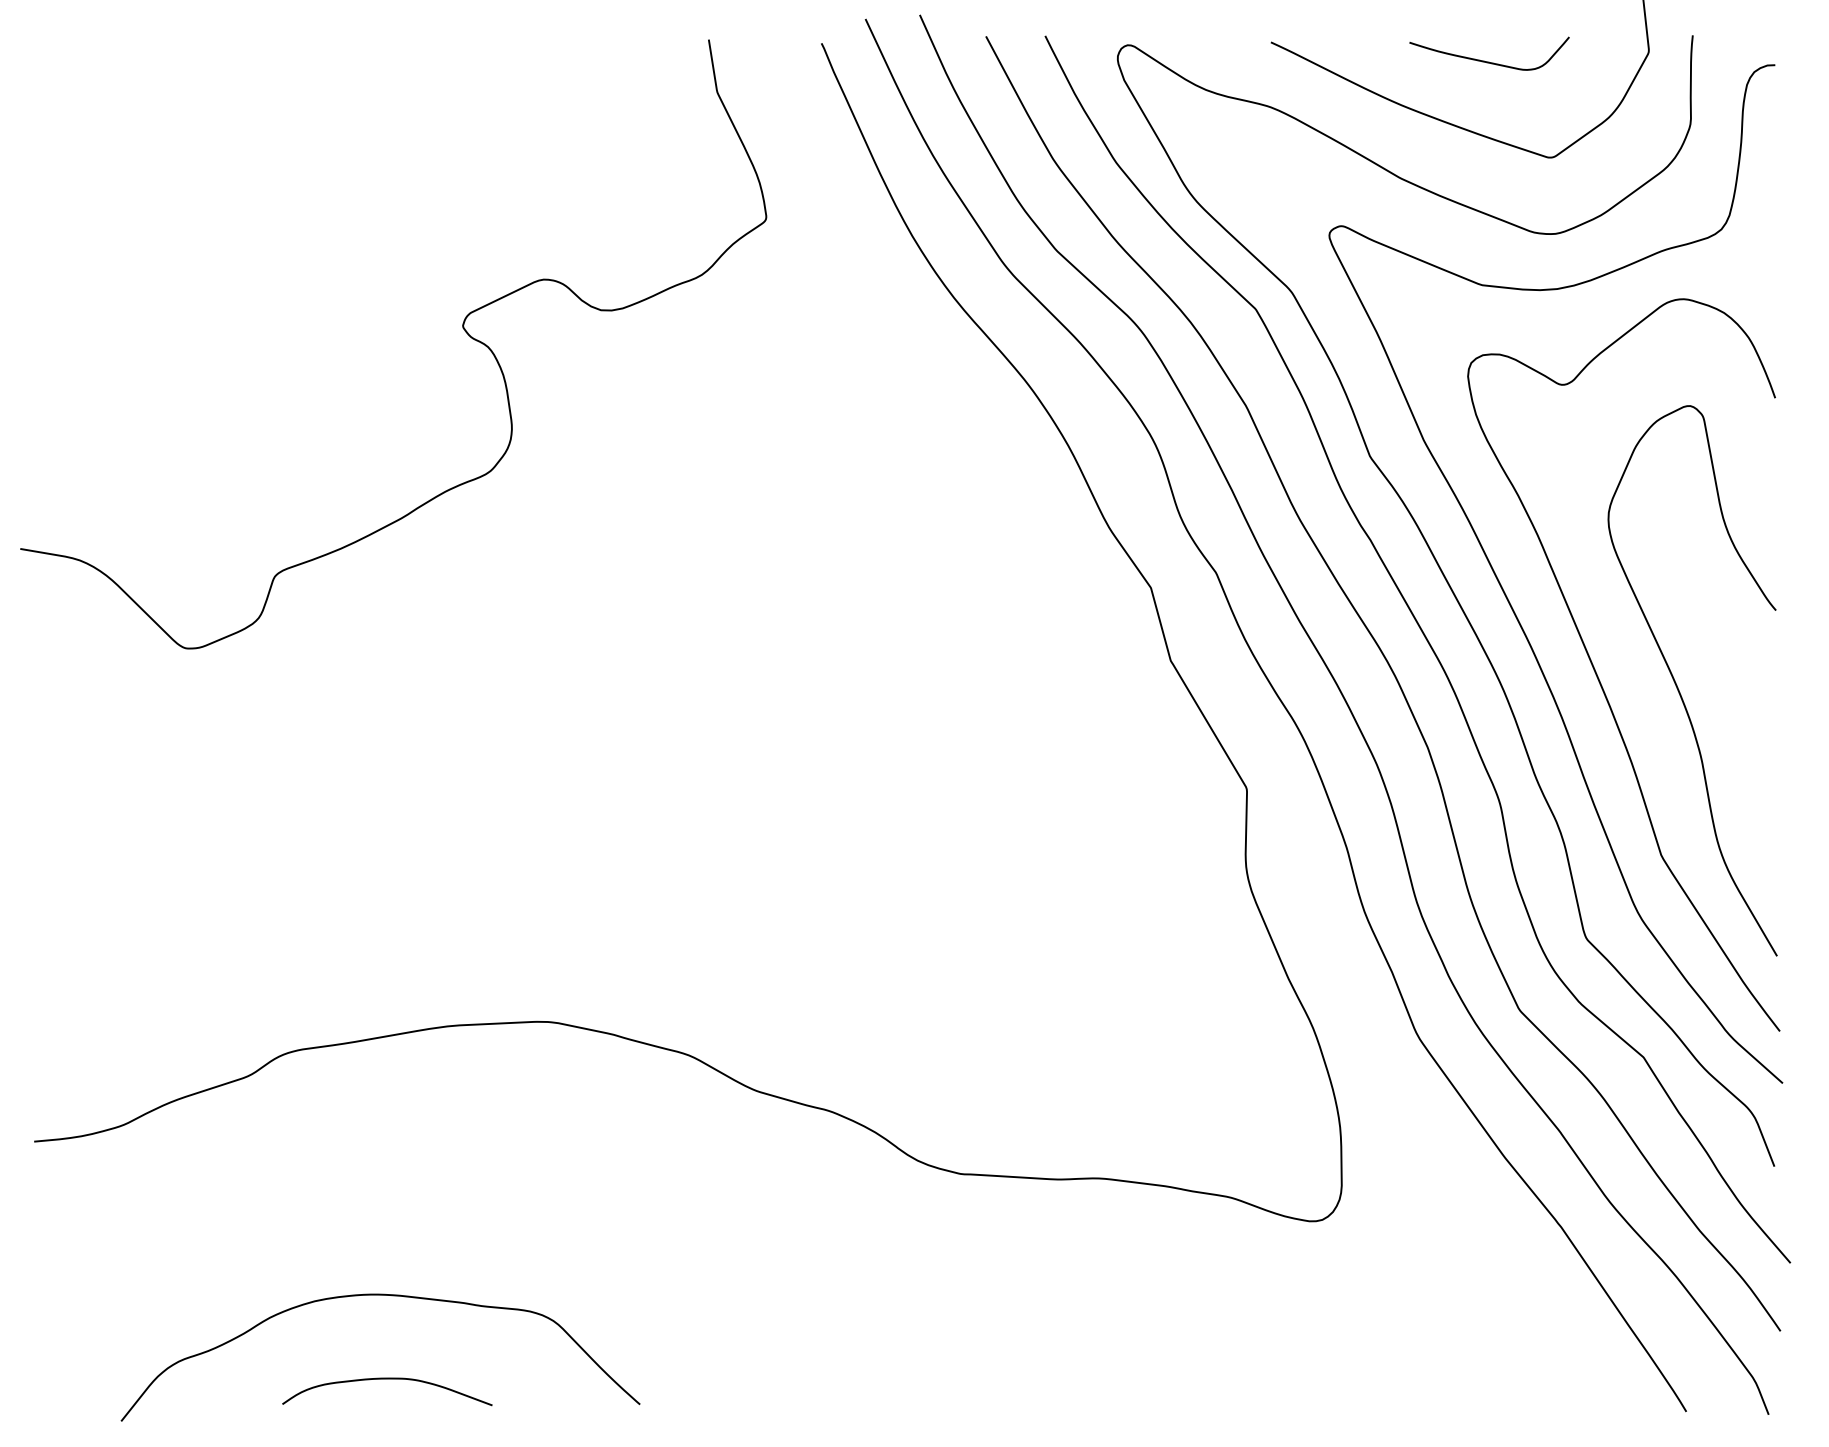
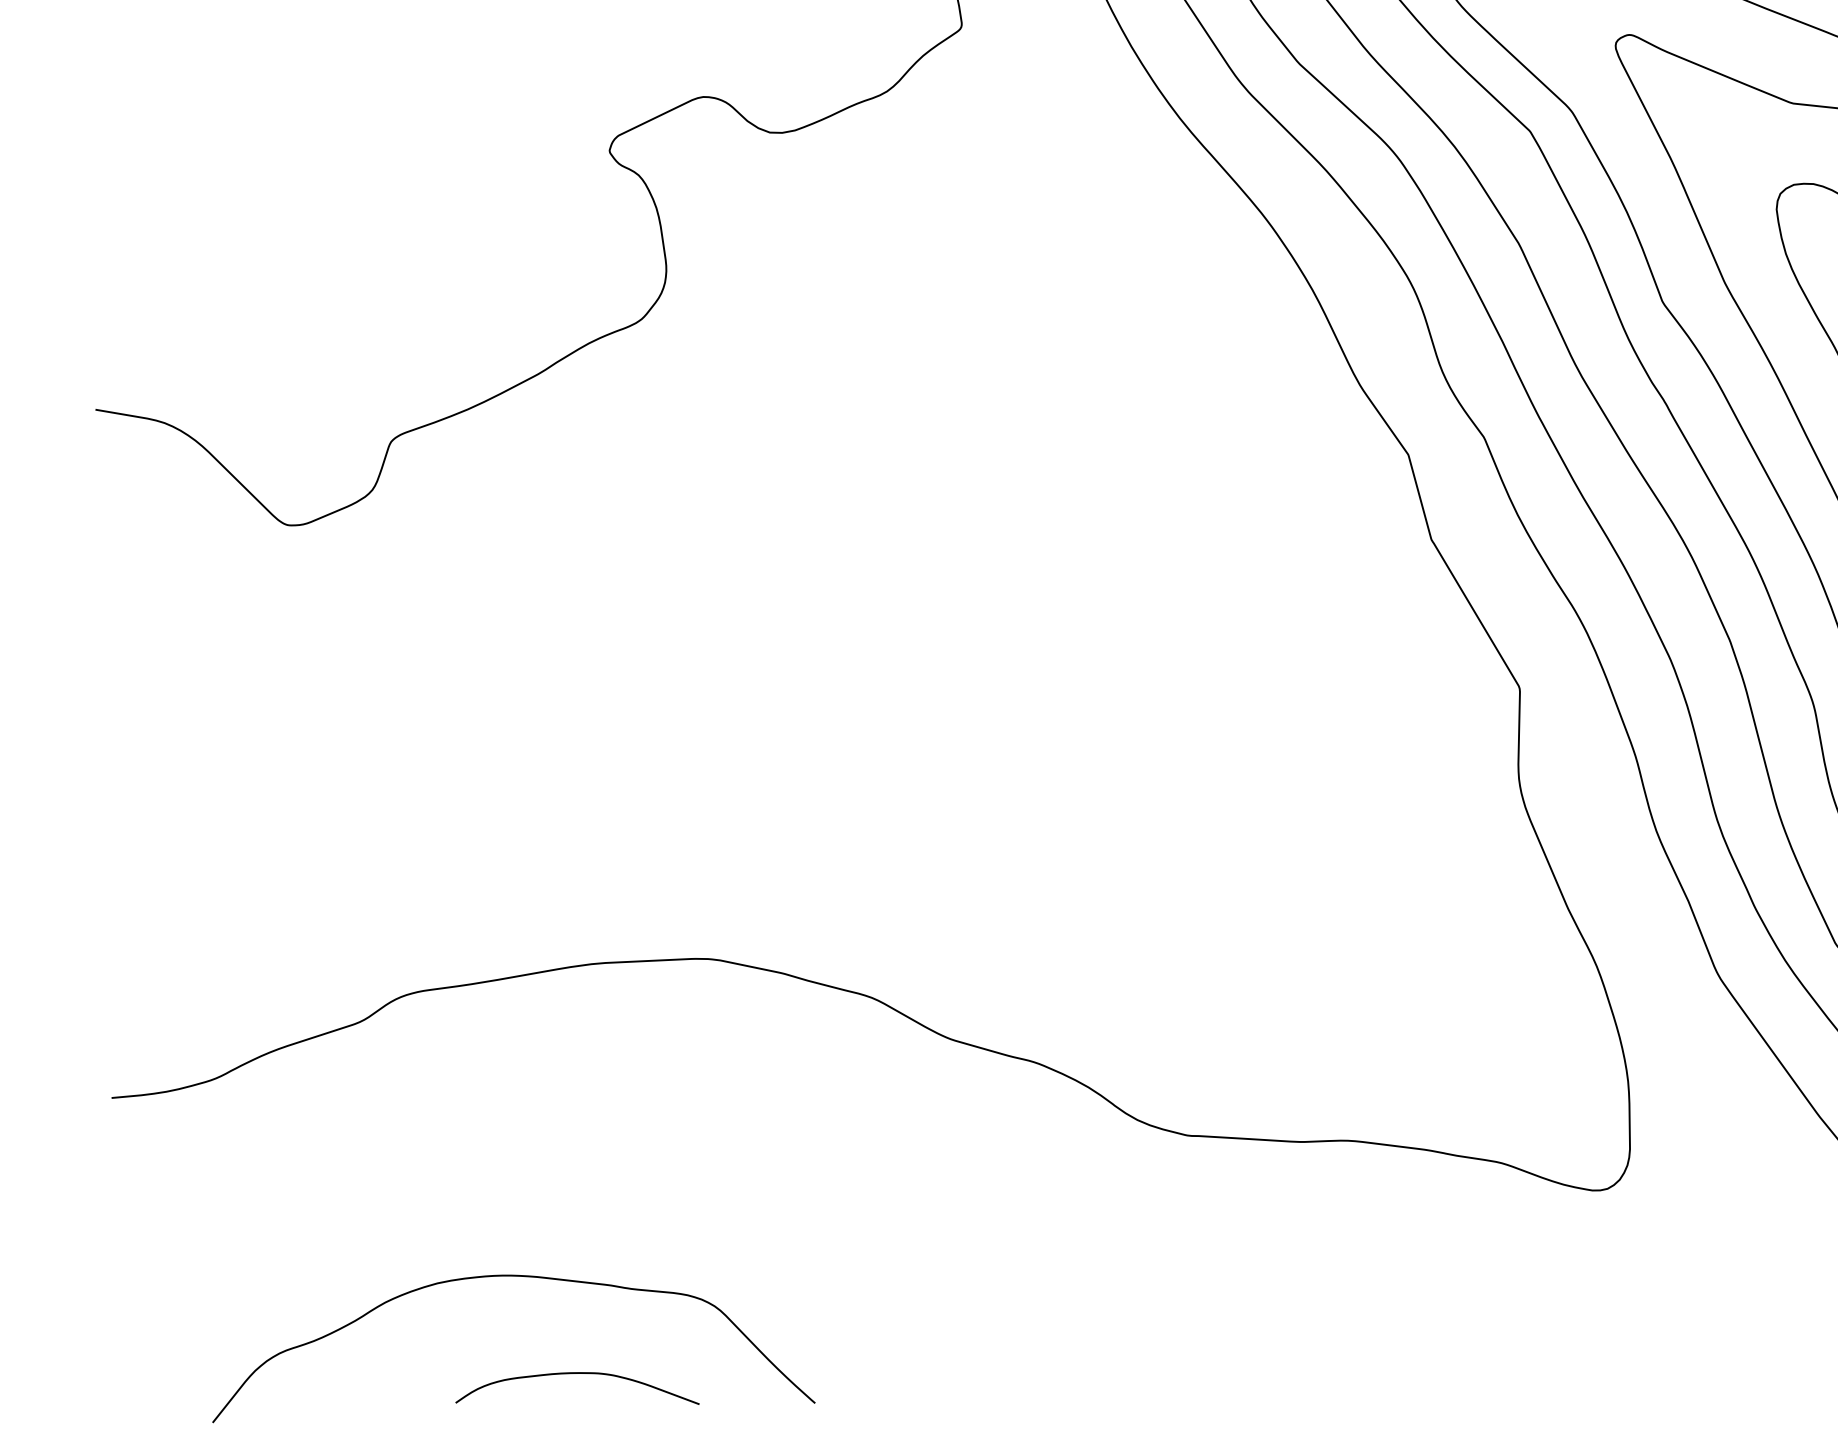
curve: (387, 1379) -> (577, 1374), moved

